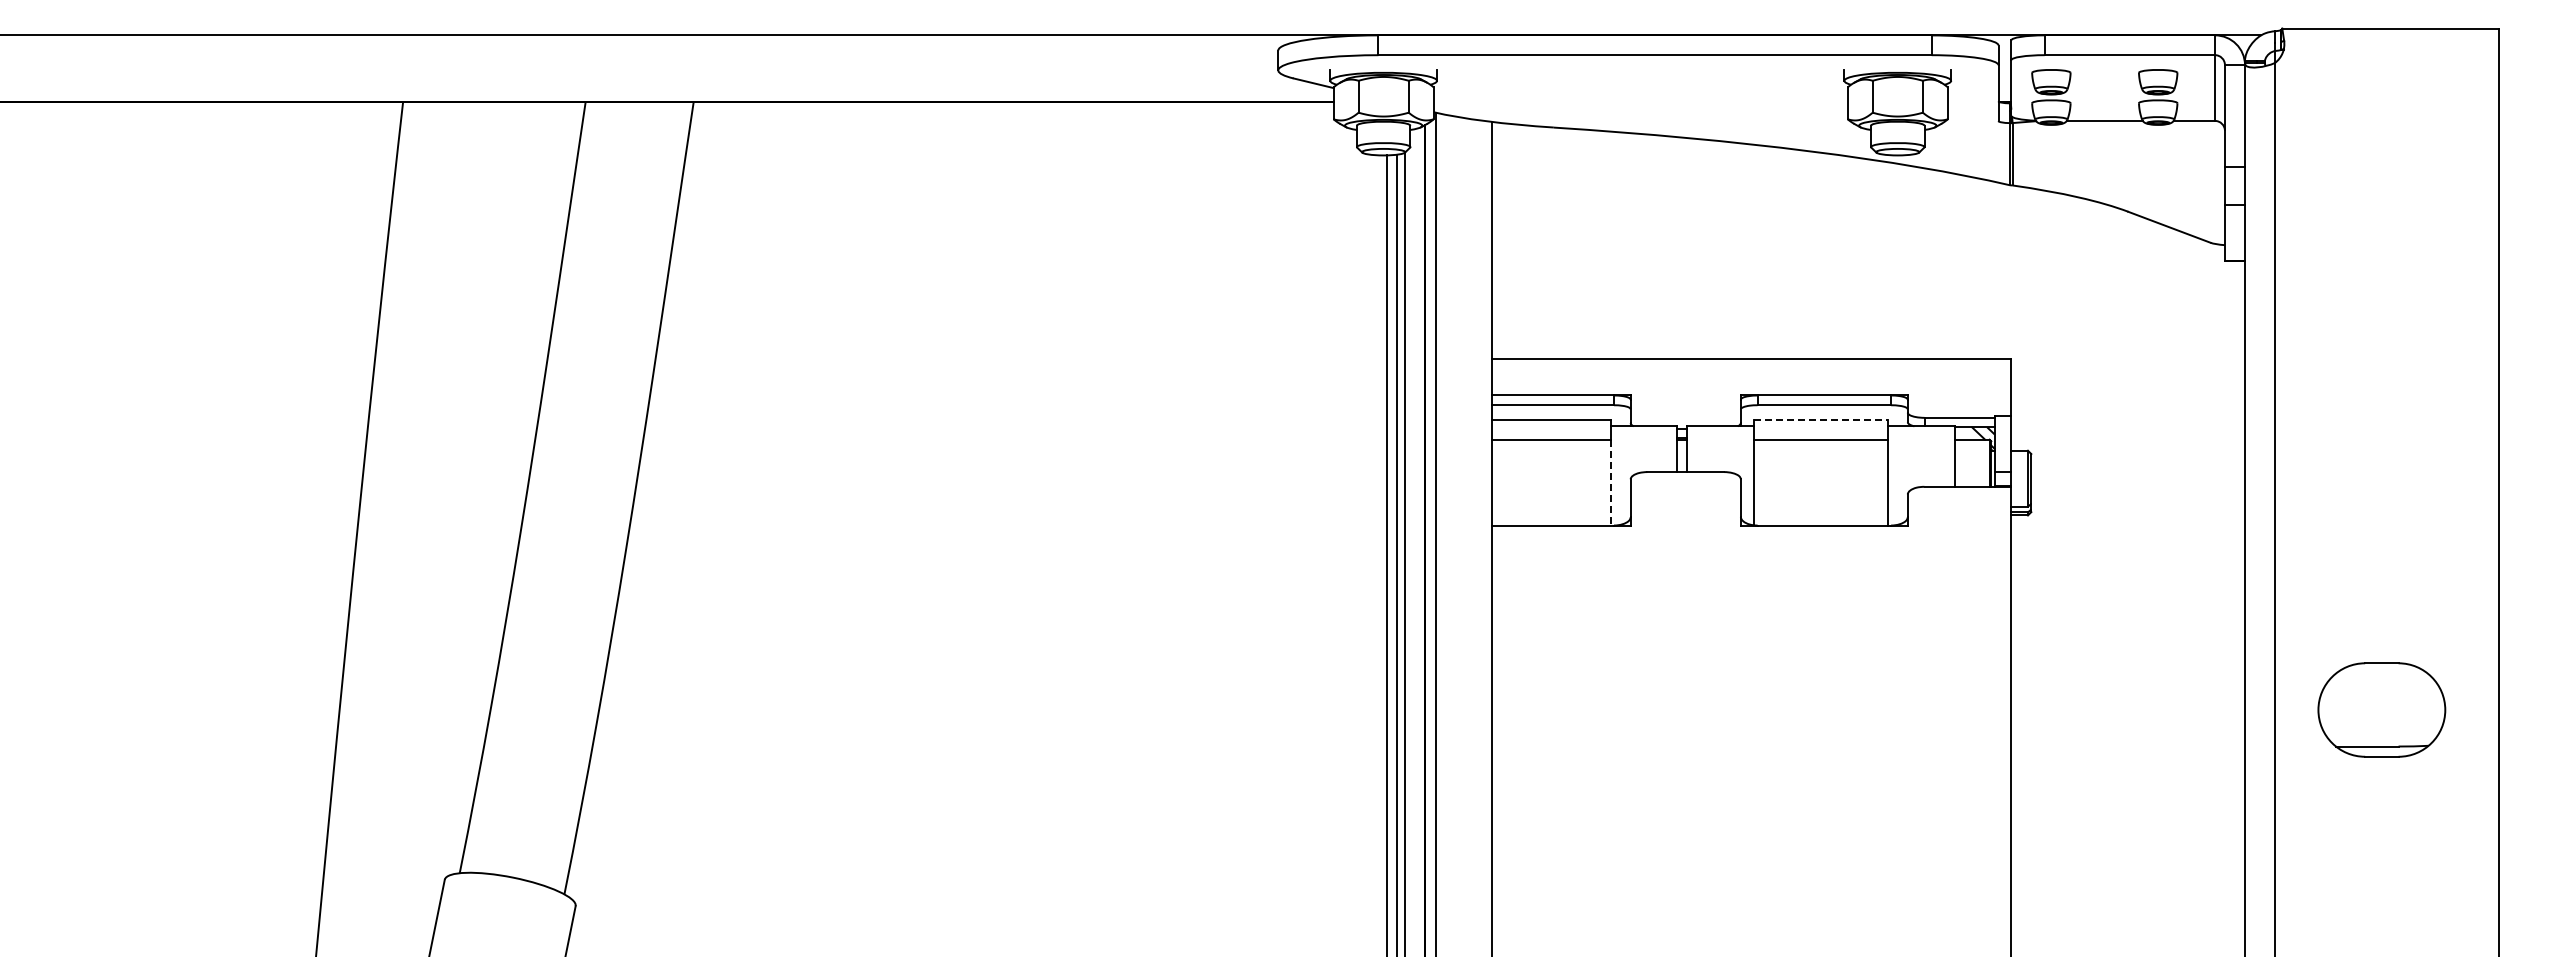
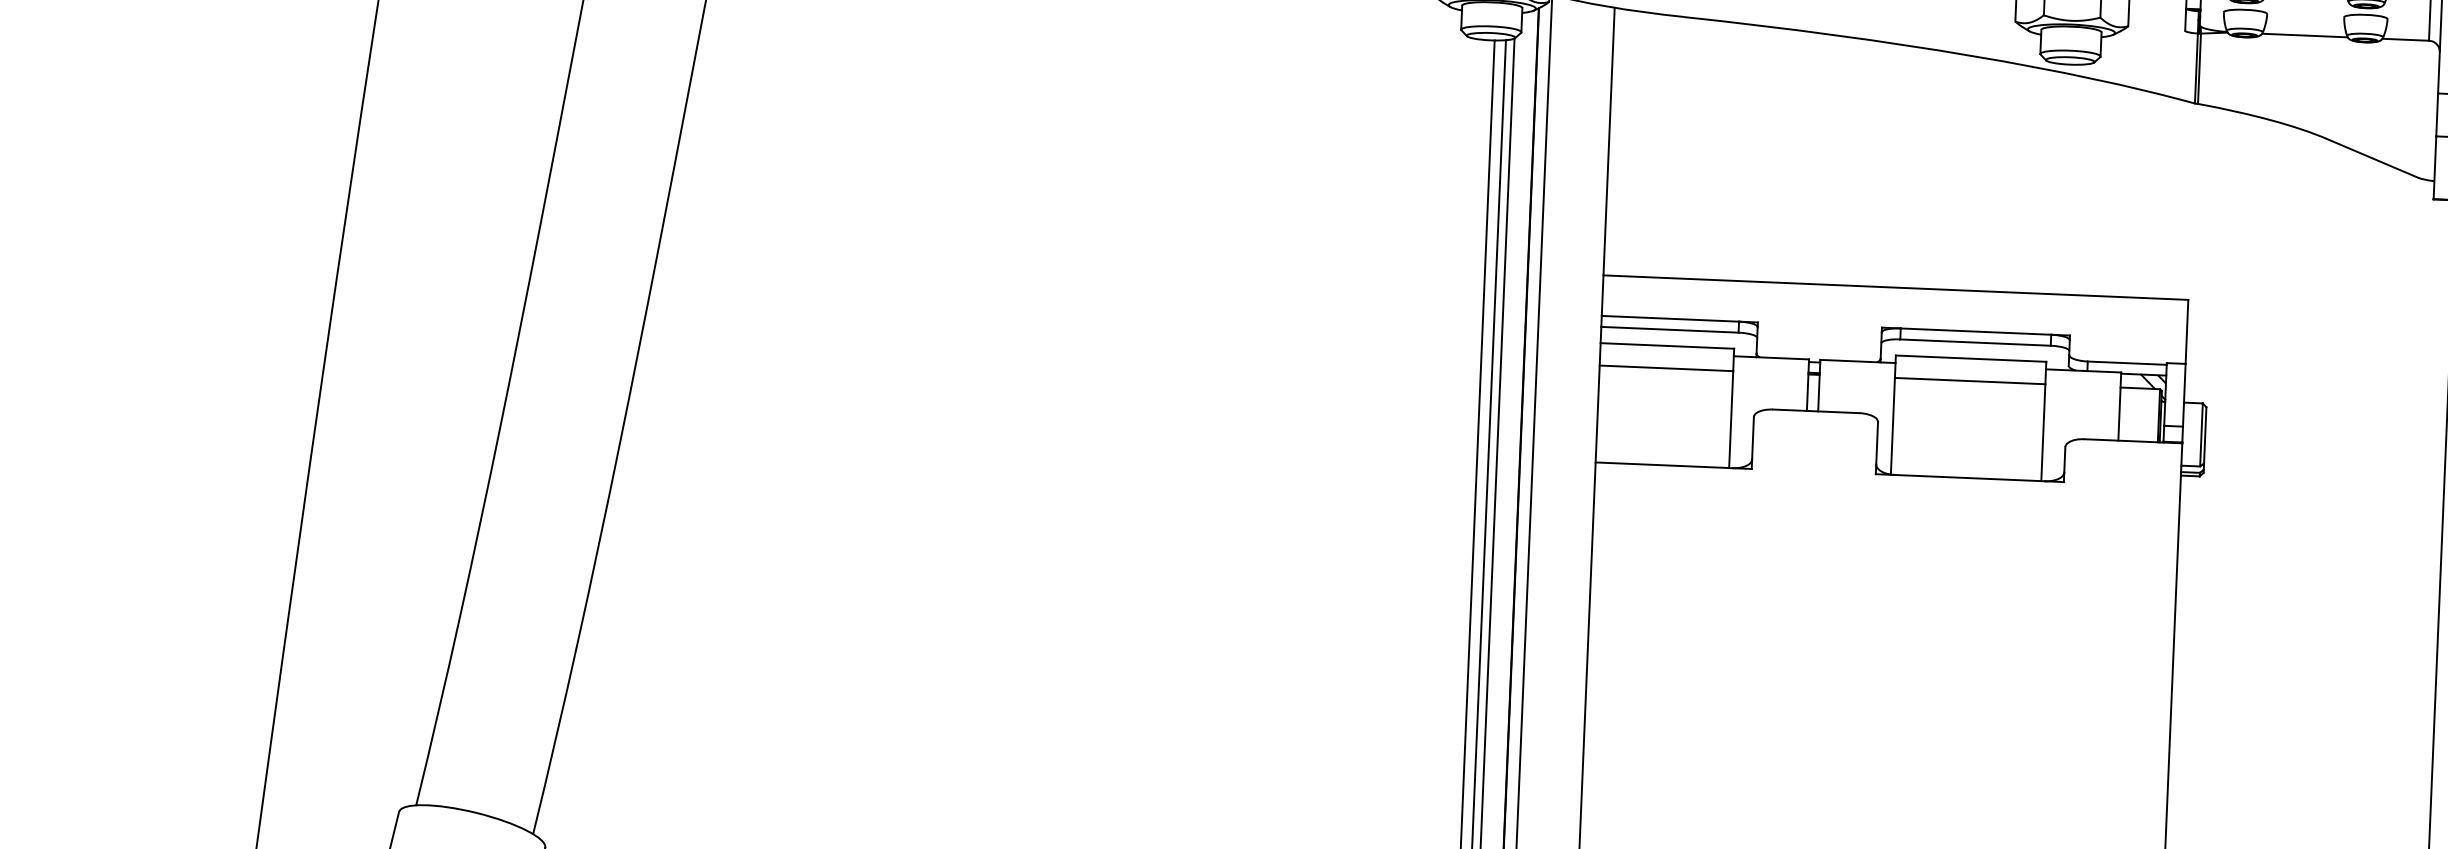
line: (1821, 419) -> (1971, 358), dashed -> solid
line: (1610, 483) -> (1730, 420), dashed -> solid

